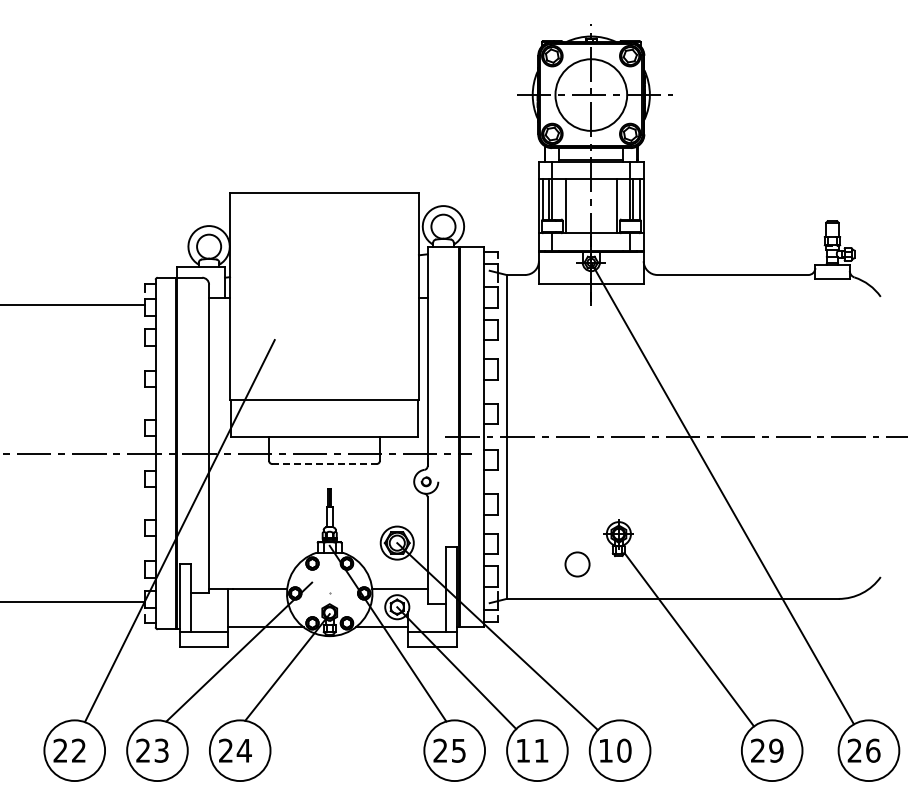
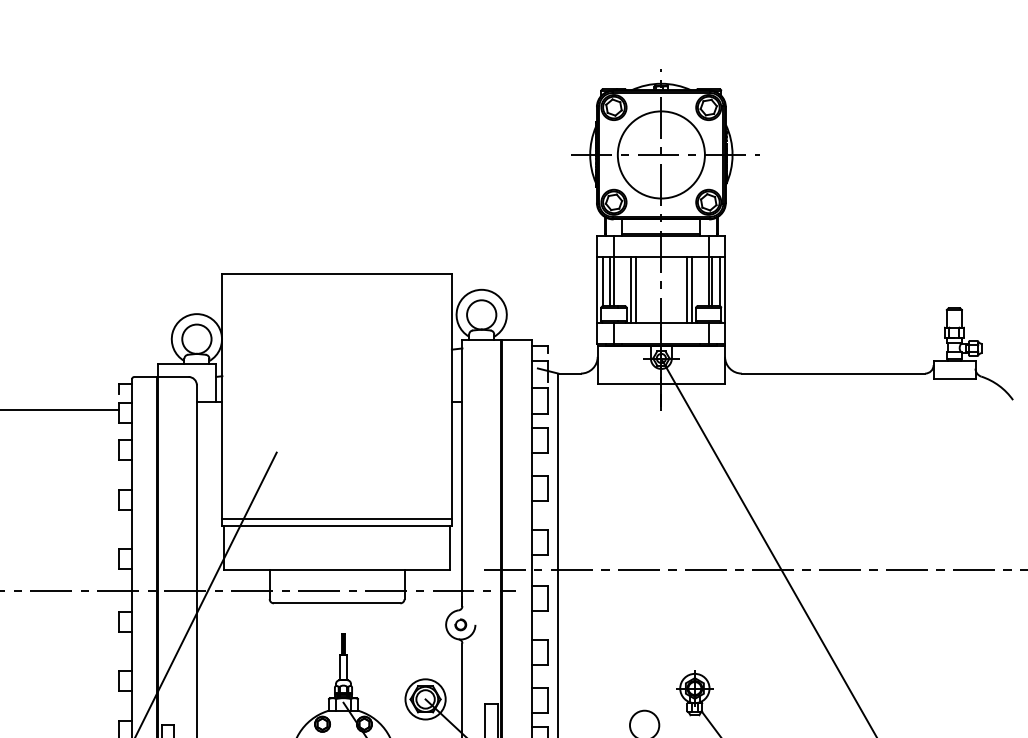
line: (570, 205) -> (636, 289), added
line: (612, 205) -> (687, 289), added
line: (324, 395) -> (337, 520), added
line: (325, 464) -> (338, 603), dashed -> solid

